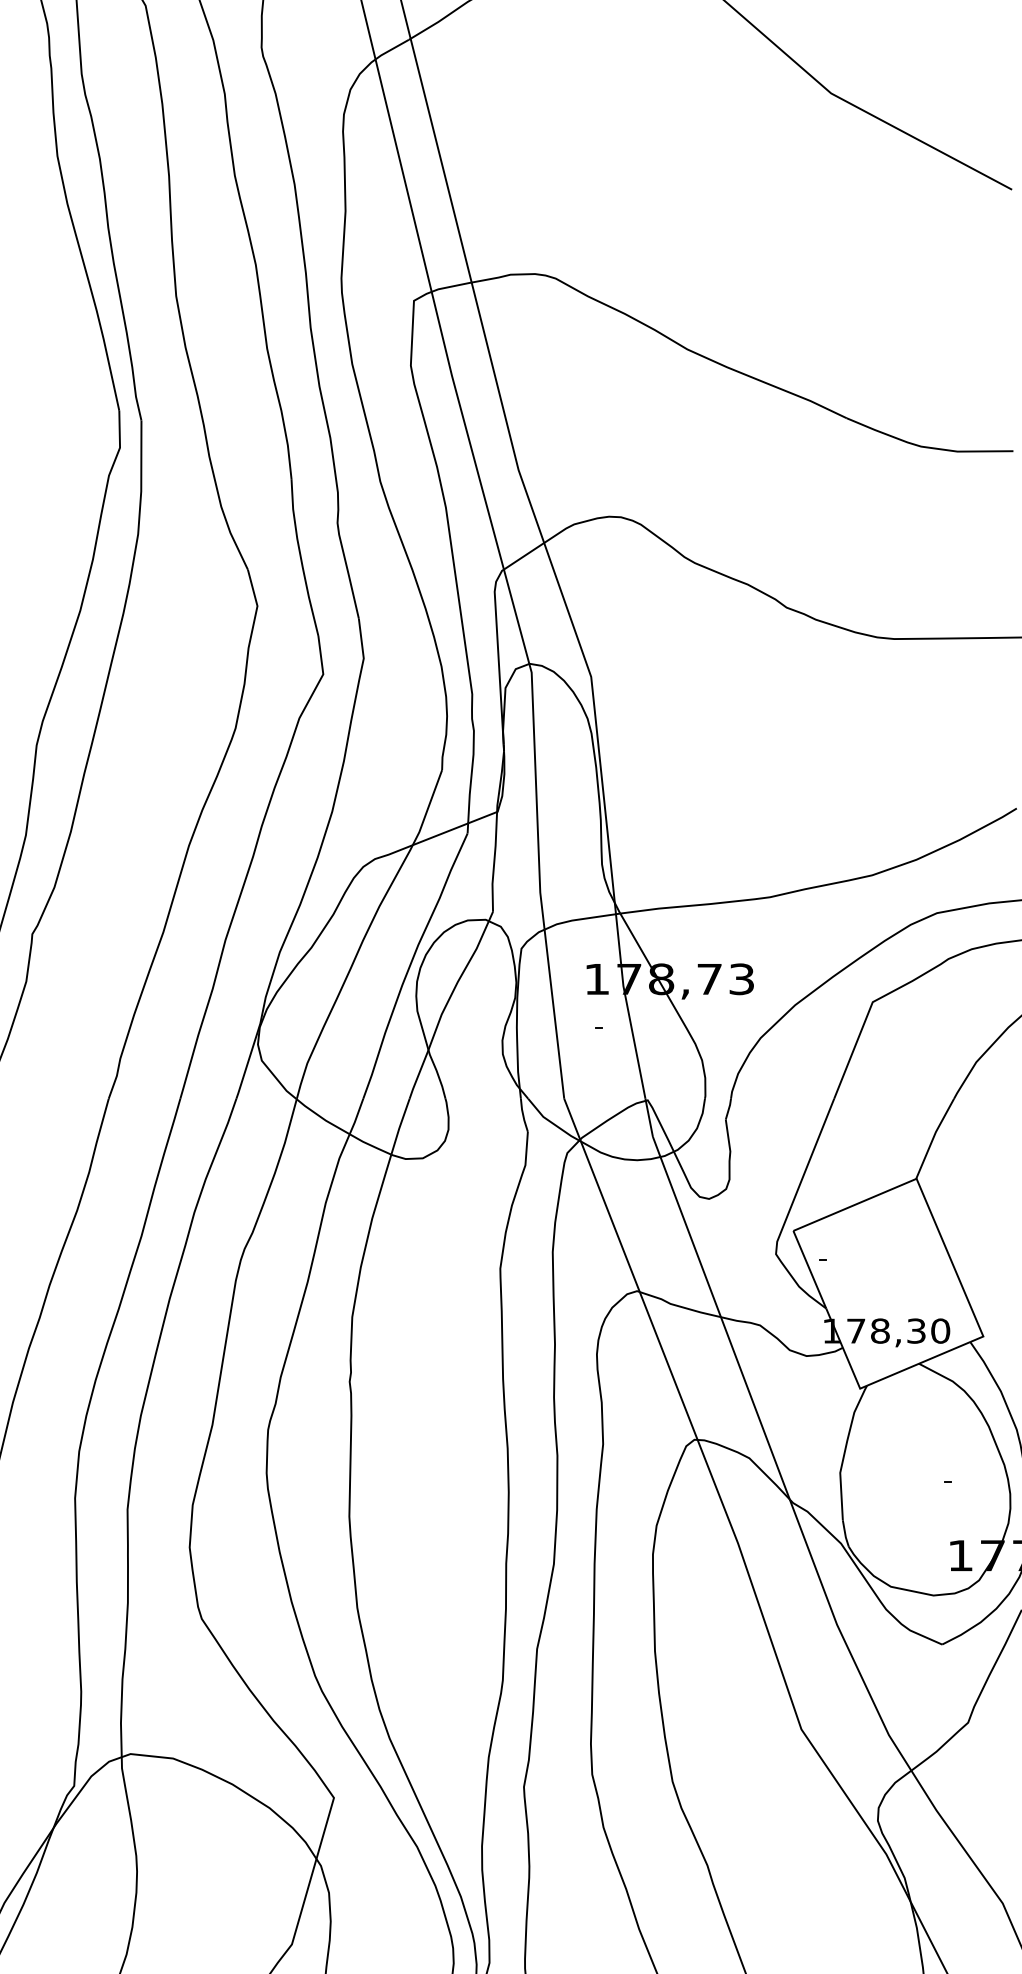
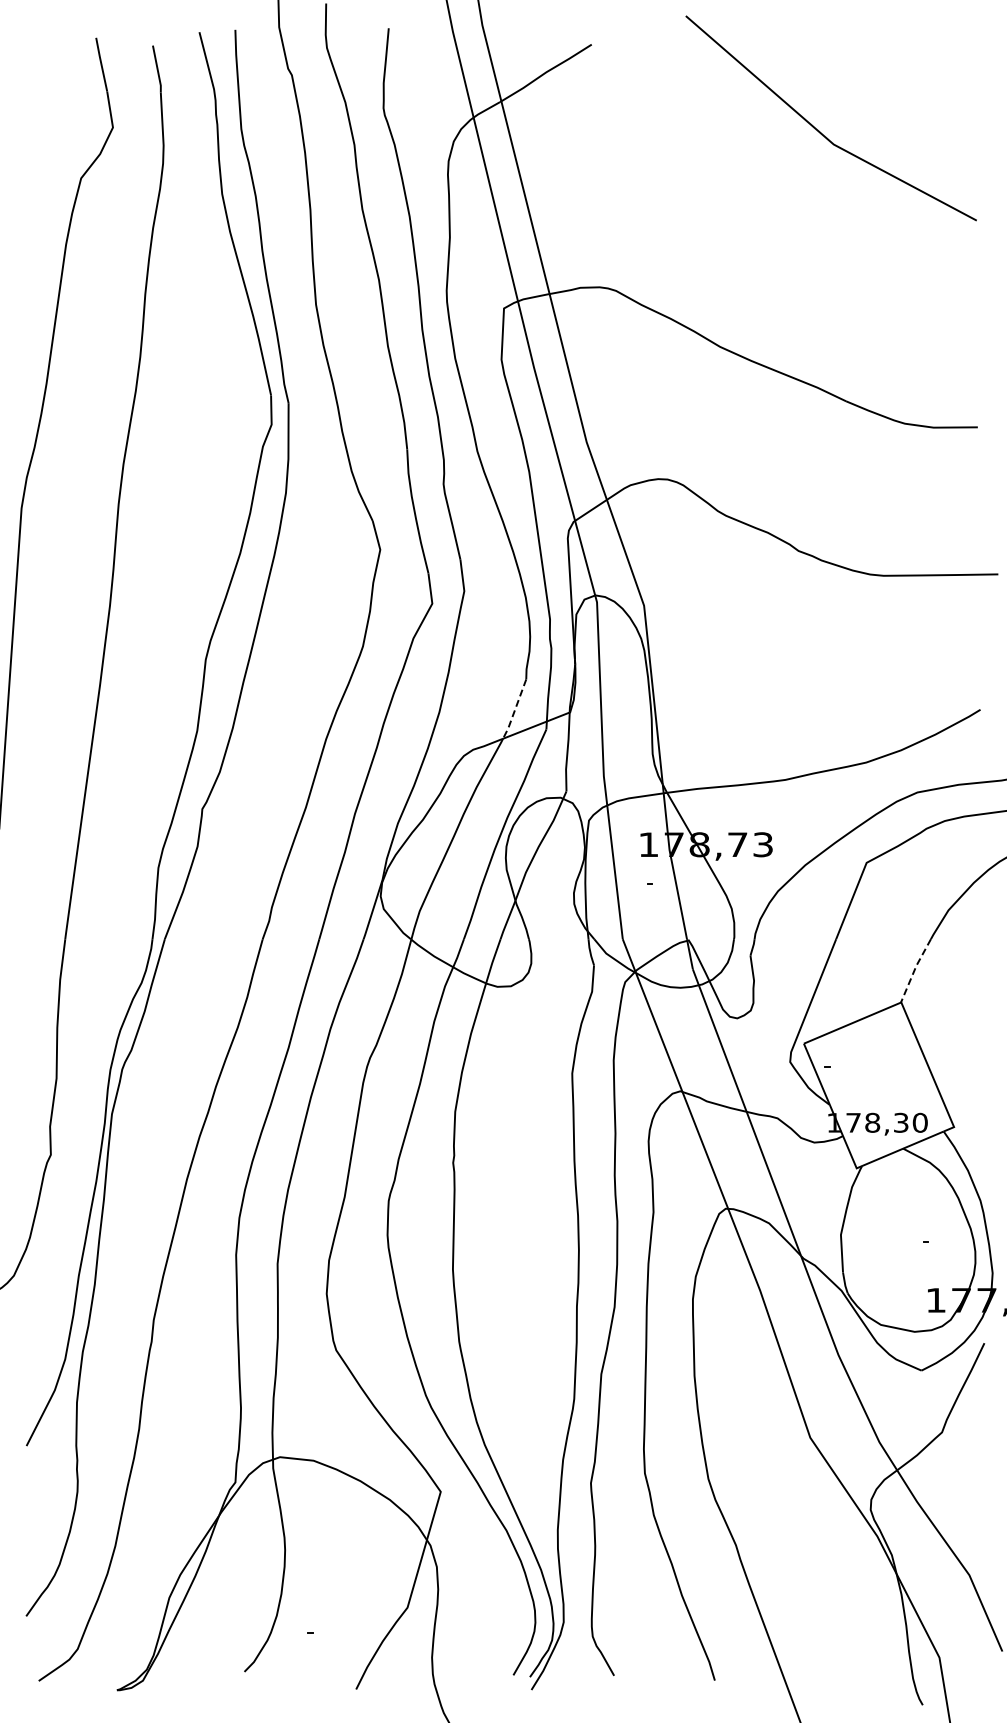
line: (428, 808) -> (515, 709), solid -> dashed
line: (933, 1138) -> (914, 970), solid -> dashed

